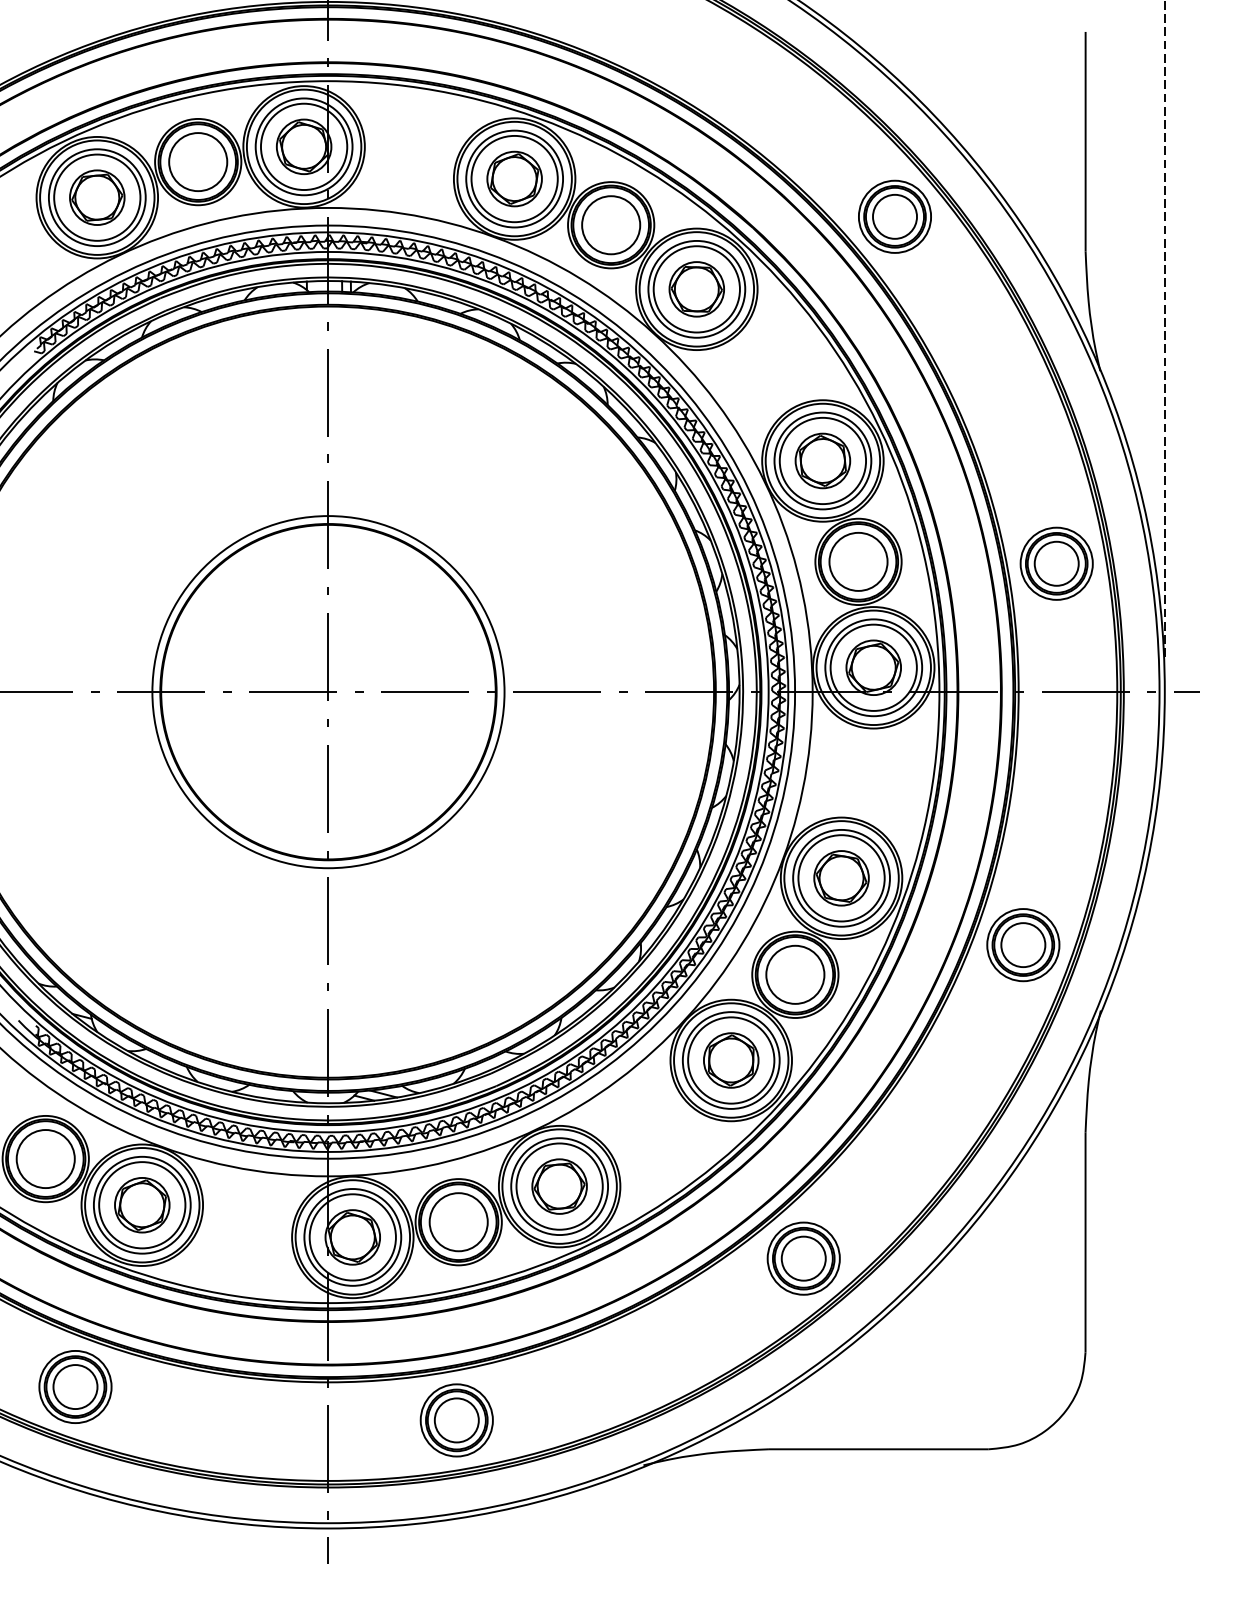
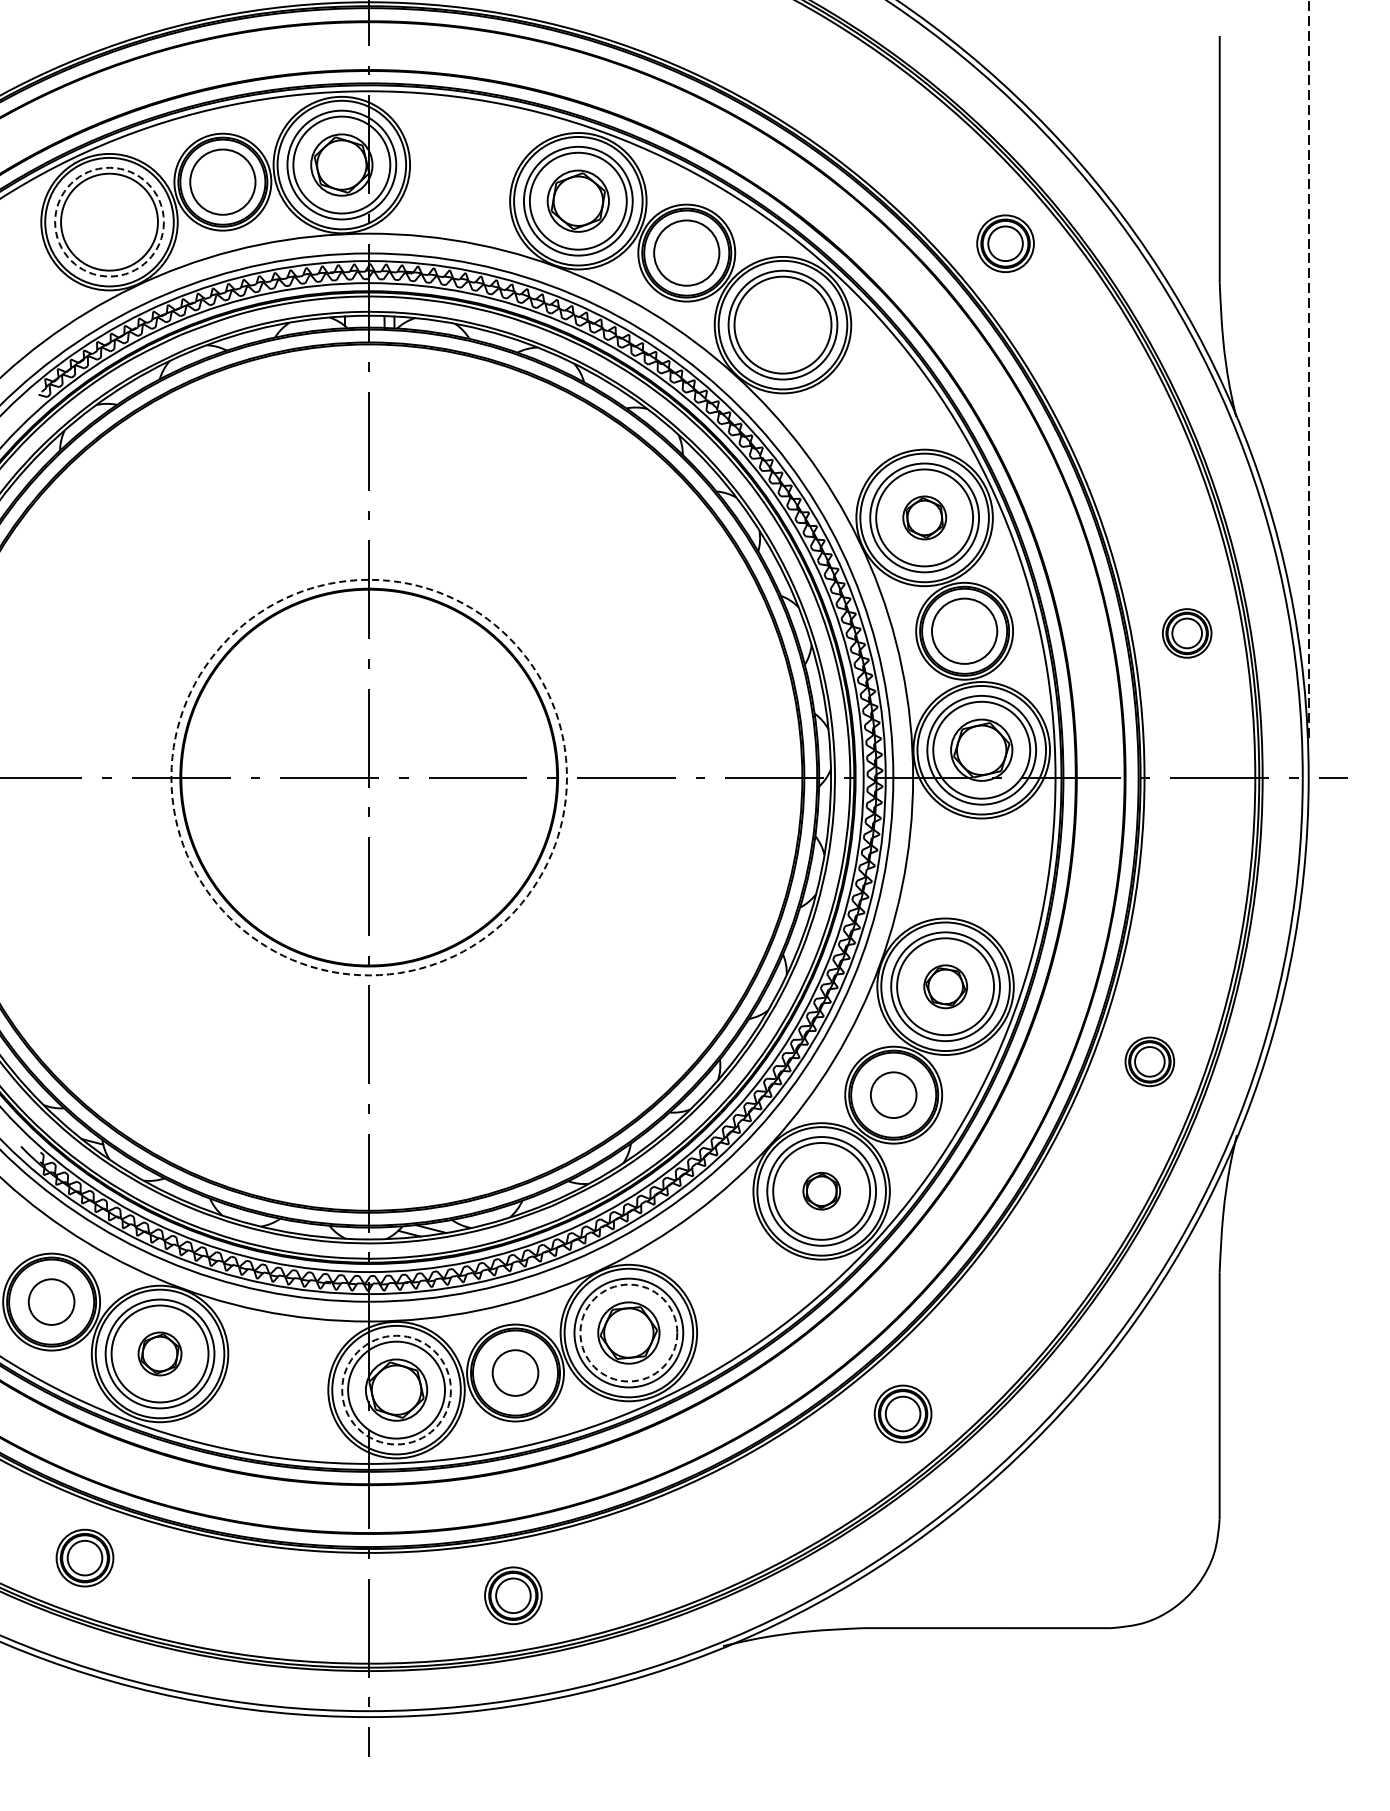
circle: (97, 197) -> (109, 221), solid -> dashed
part: (97, 197) -> (109, 221), removed
part: (894, 216) -> (1005, 243), size x0.7
part: (696, 288) -> (782, 324), removed
part: (822, 460) -> (924, 517), size x0.7
part: (1056, 563) -> (1186, 633), size x0.6
circle: (327, 692) -> (368, 777), solid -> dashed
part: (841, 878) -> (945, 986), size x0.7
part: (1023, 944) -> (1149, 1061), size x0.6
circle: (795, 974) -> (893, 1094), size x0.7
part: (731, 1059) -> (821, 1190), size x0.6
circle: (45, 1158) -> (51, 1301), size x0.7
circle: (559, 1186) -> (628, 1332), solid -> dashed
part: (141, 1204) -> (159, 1353), size x0.7
circle: (458, 1221) -> (515, 1372), size x0.7
circle: (352, 1236) -> (396, 1389), solid -> dashed
part: (803, 1258) -> (902, 1413), size x0.7
part: (75, 1386) -> (84, 1557), size x0.7
part: (456, 1420) -> (513, 1595), size x0.7

